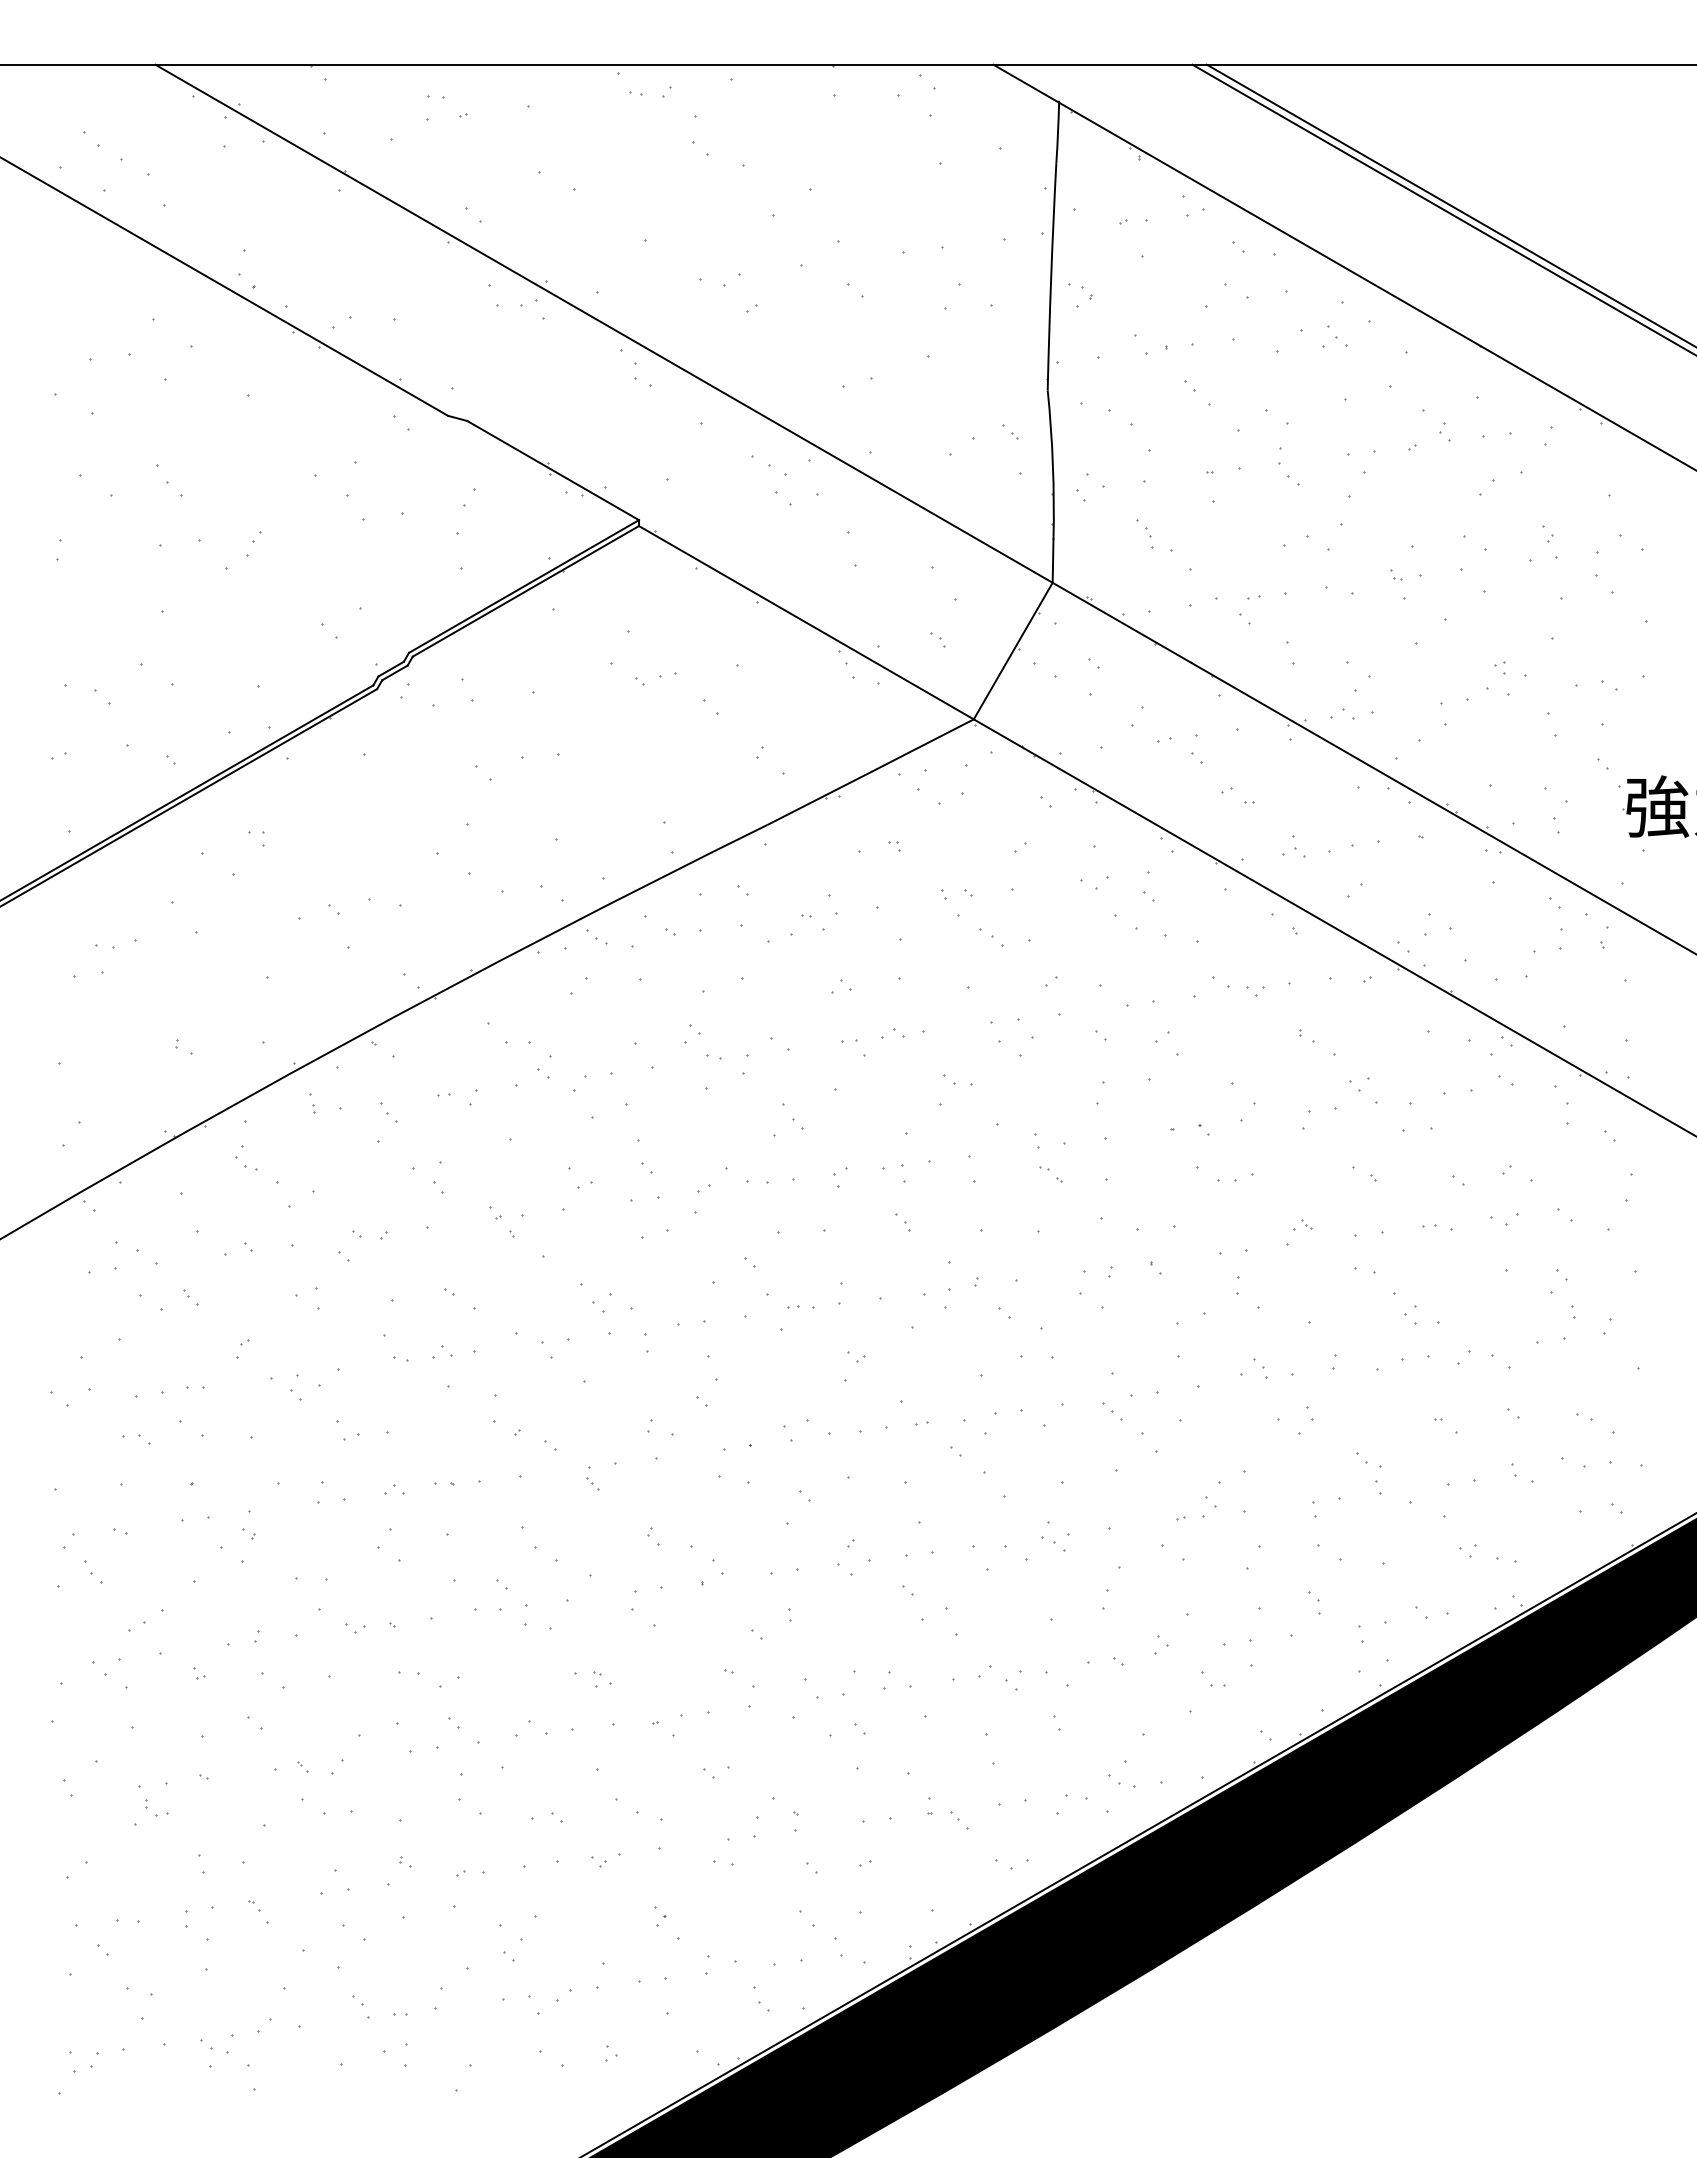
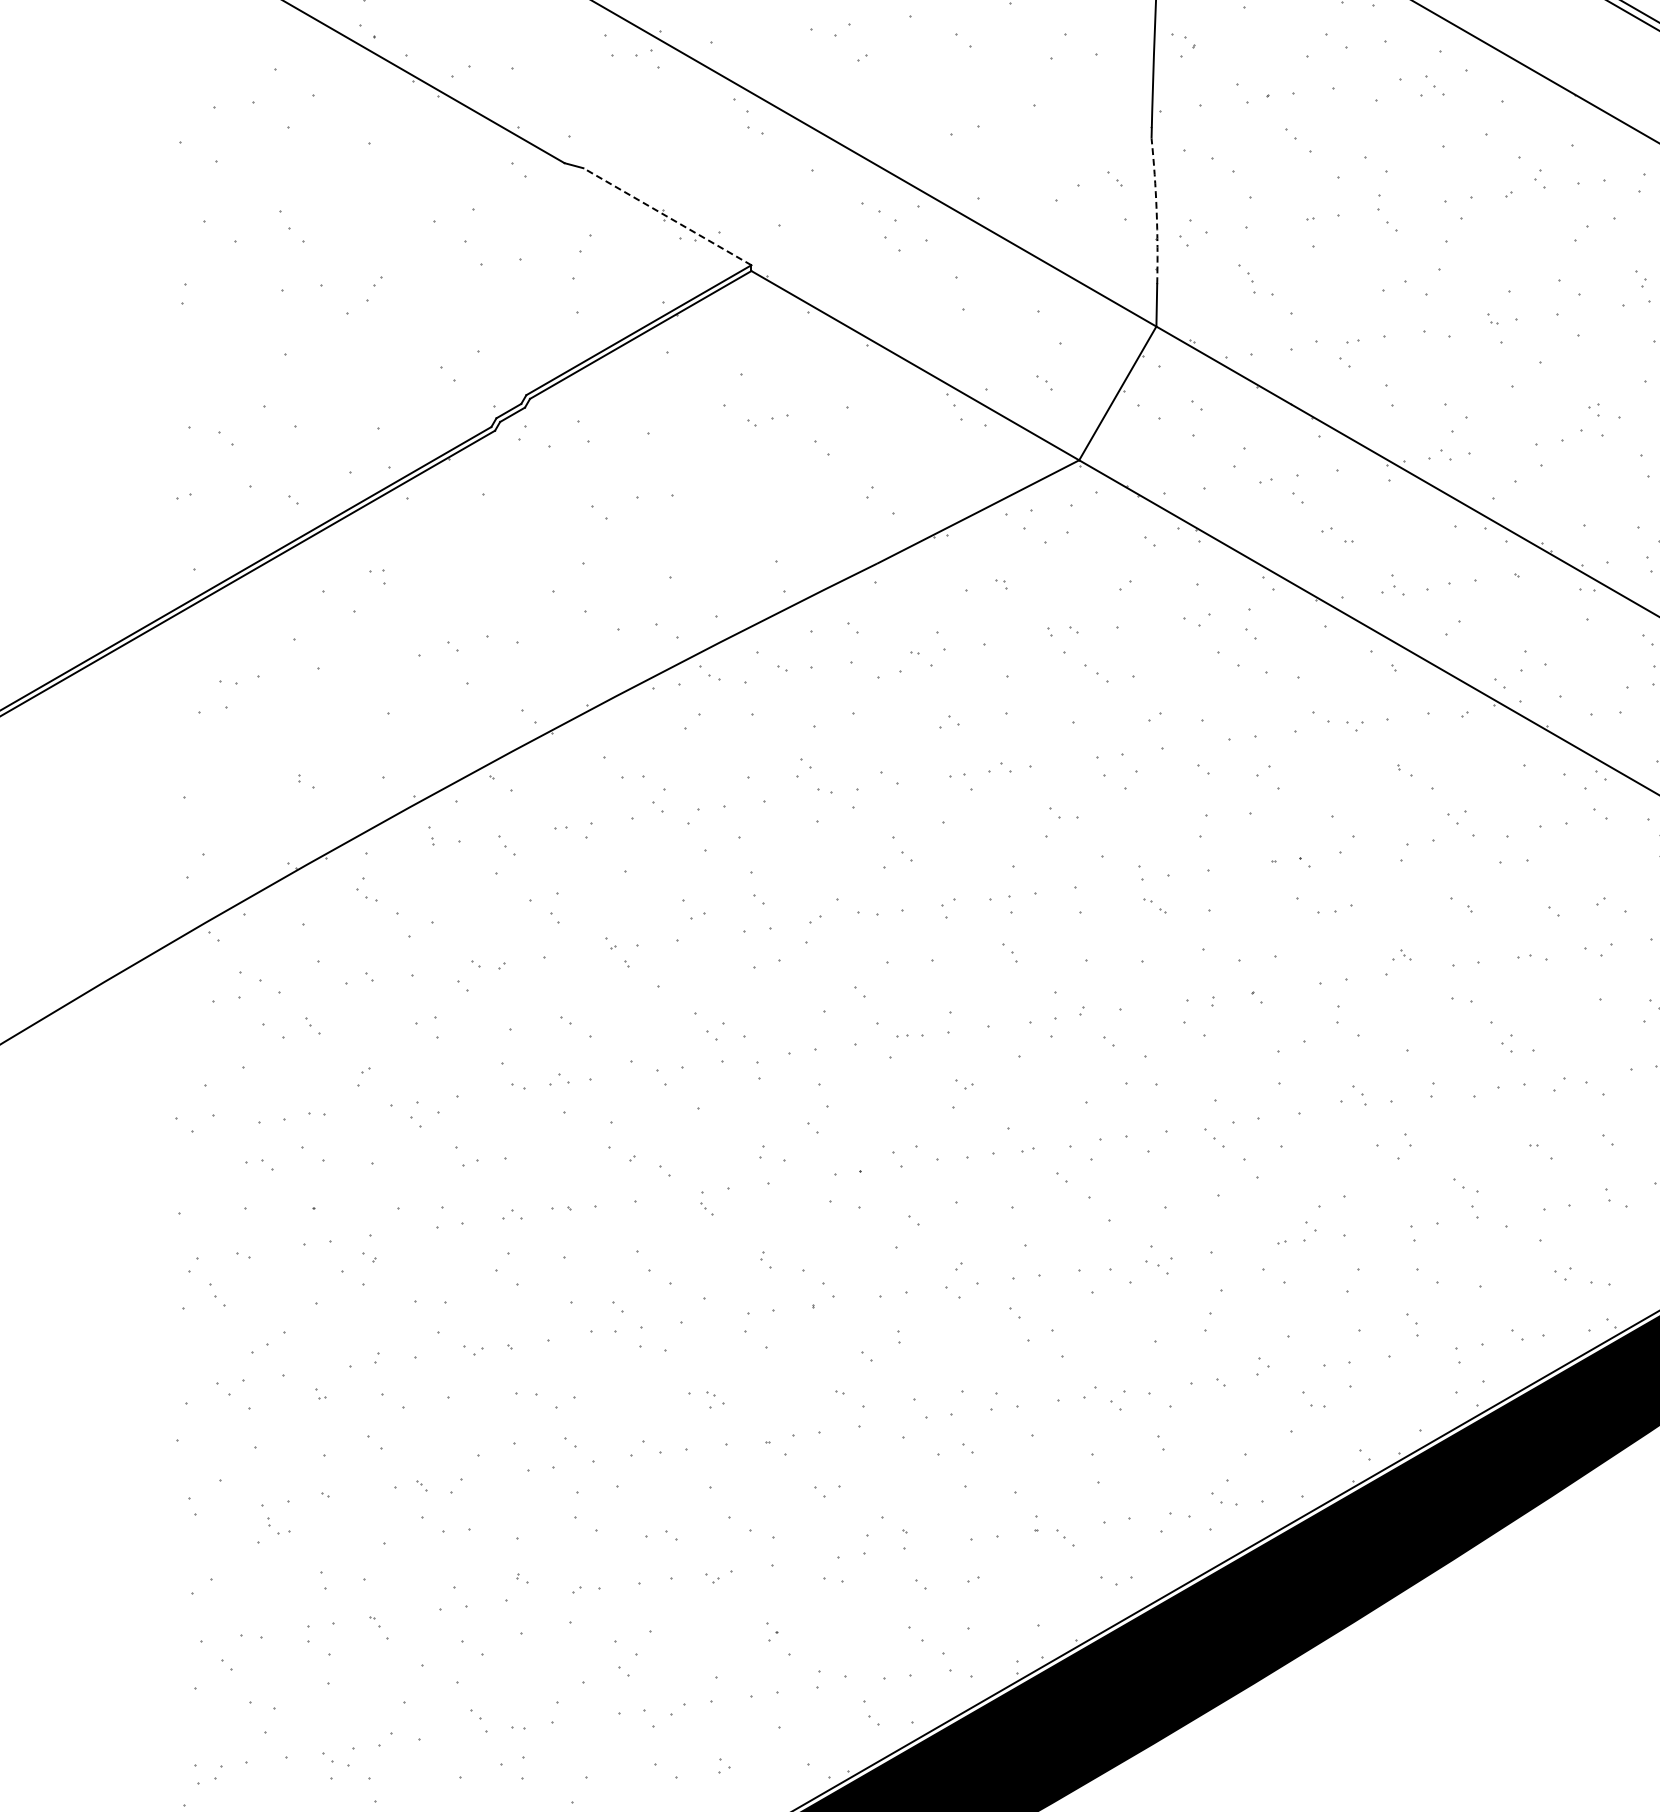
arc: (1052, 464) -> (1156, 210), solid -> dashed
line: (552, 470) -> (666, 216), solid -> dashed

